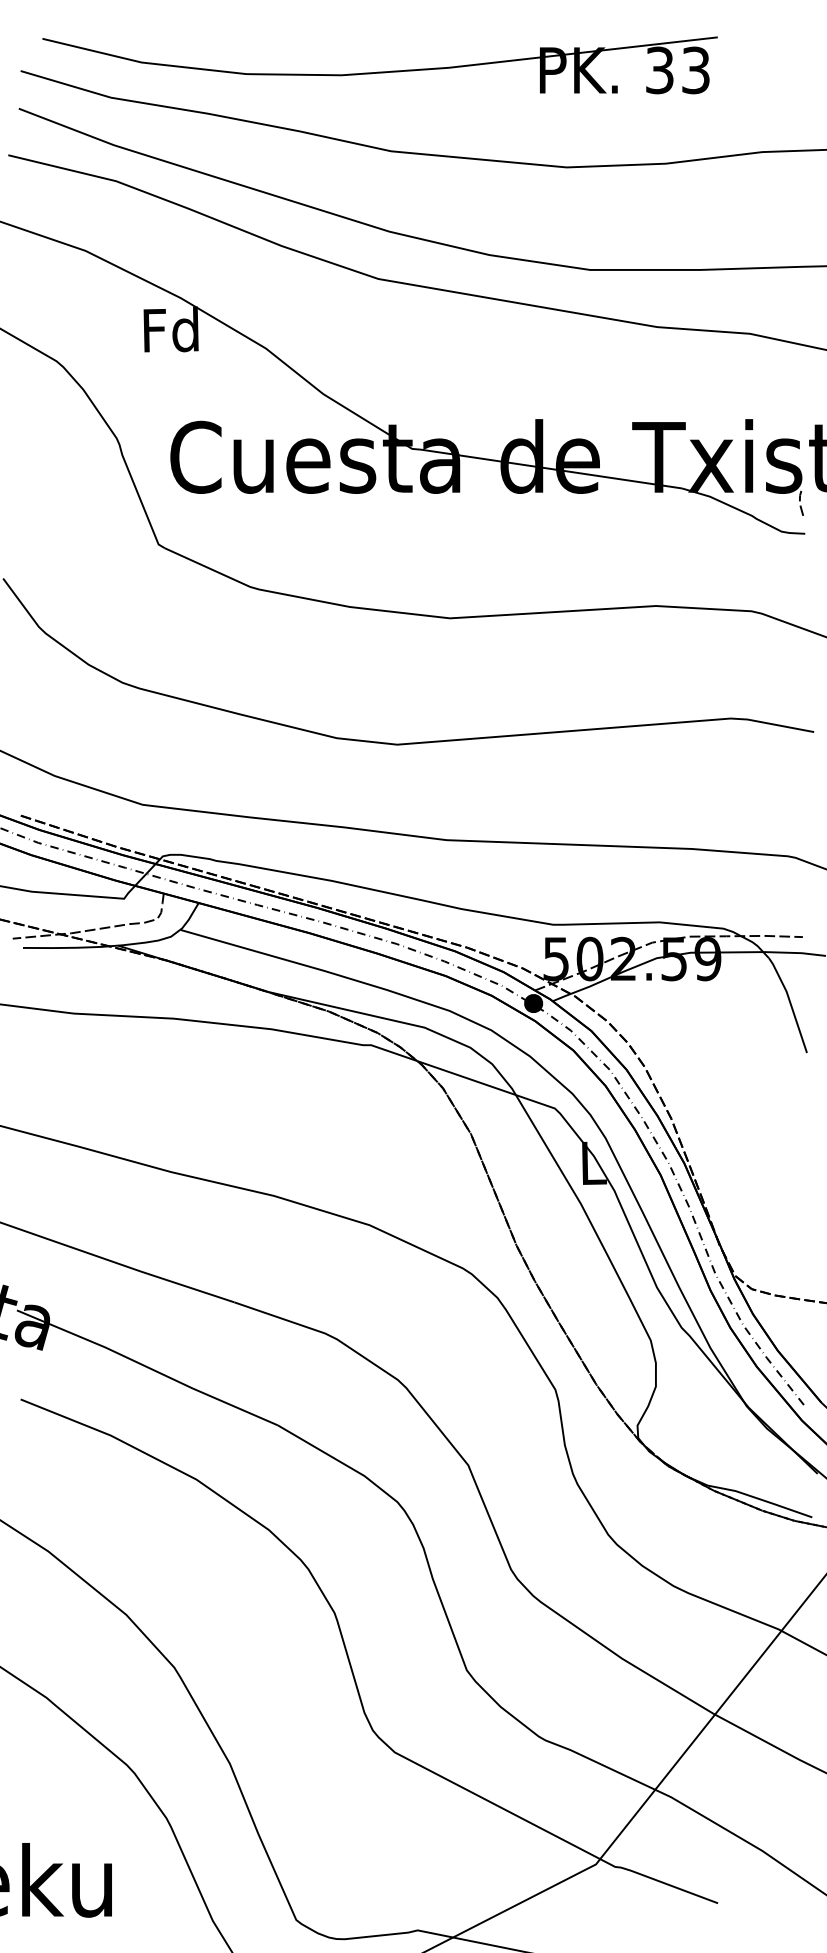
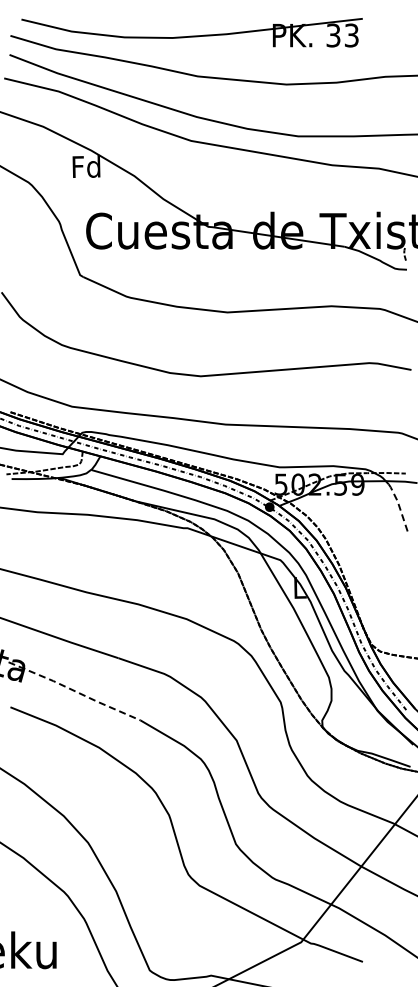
line: (790, 1002) -> (399, 506), solid -> dashed
line: (147, 1368) -> (74, 691), solid -> dashed

